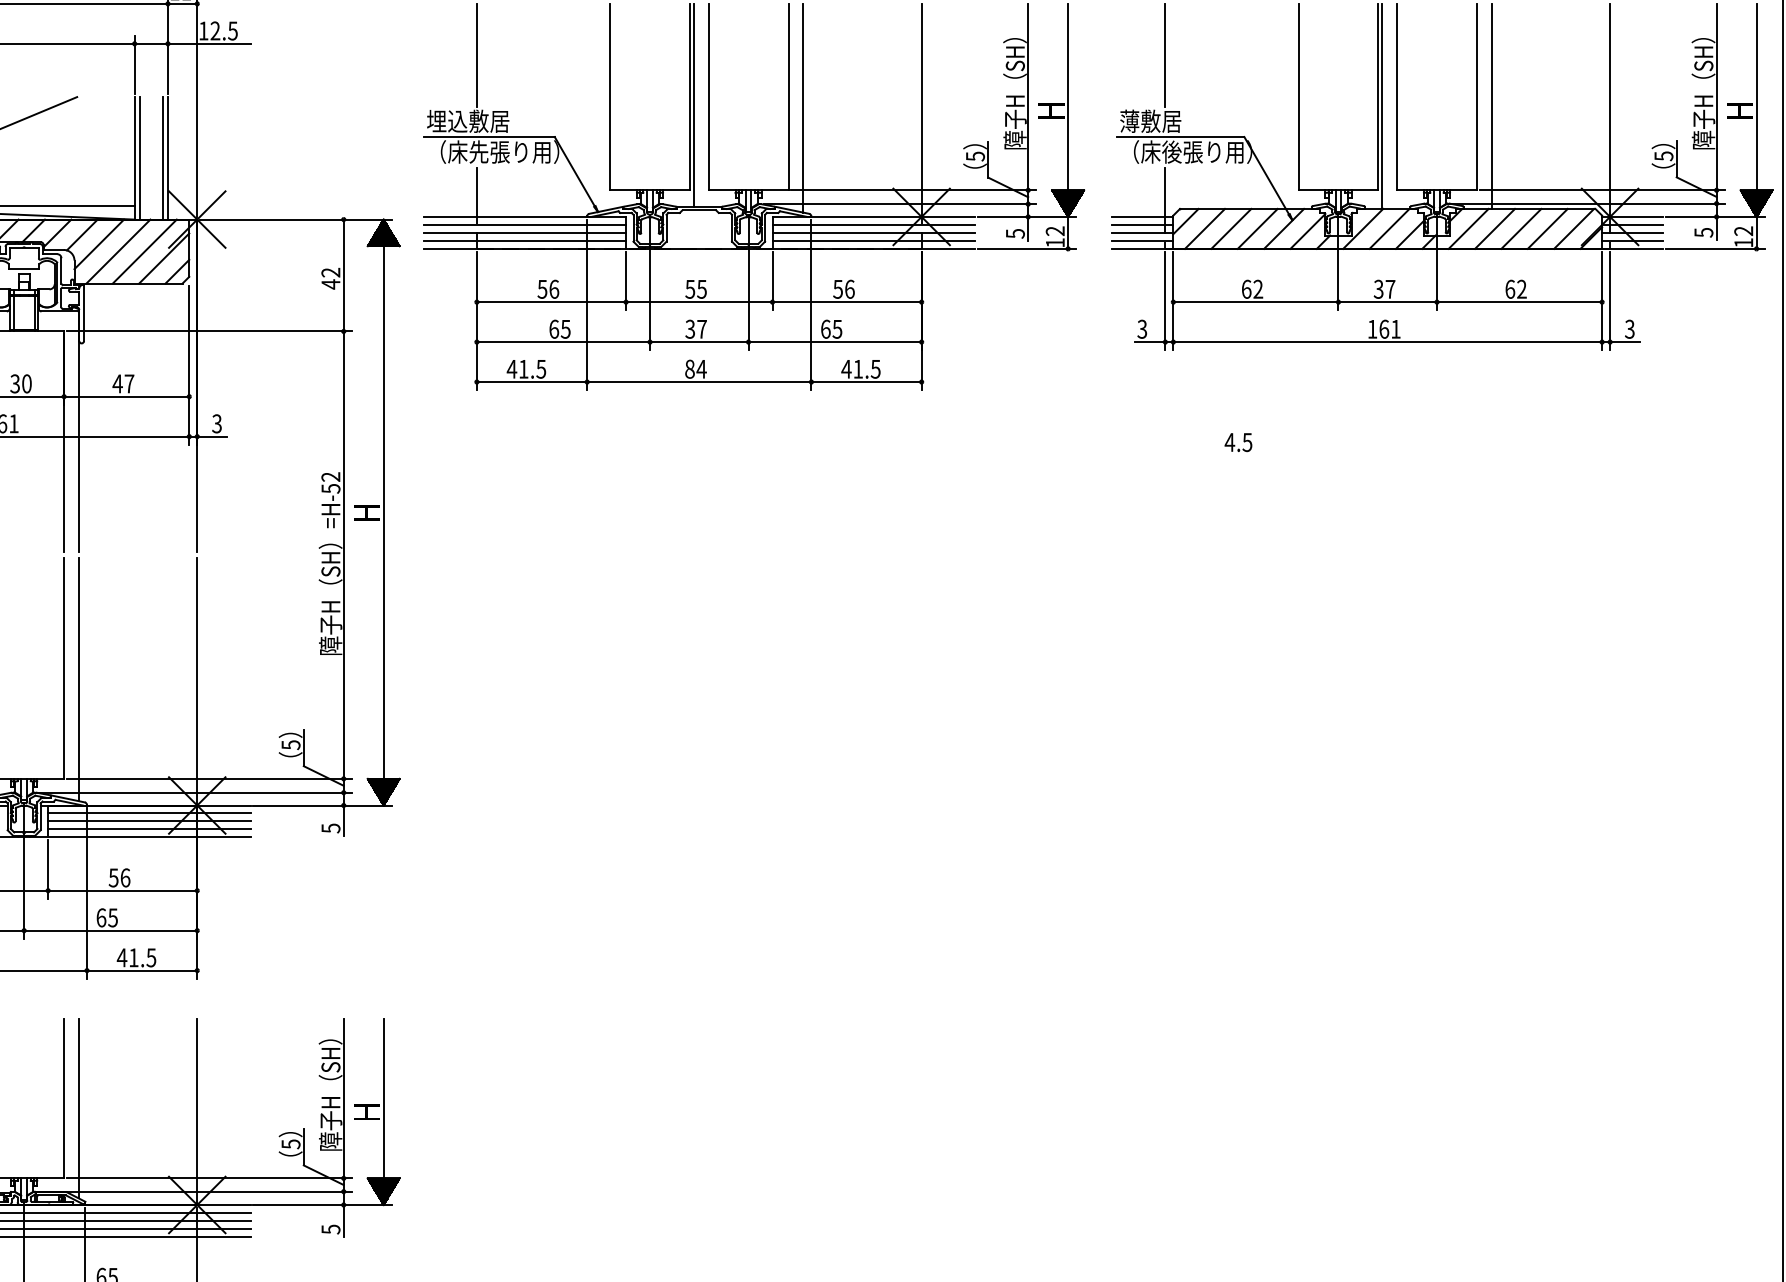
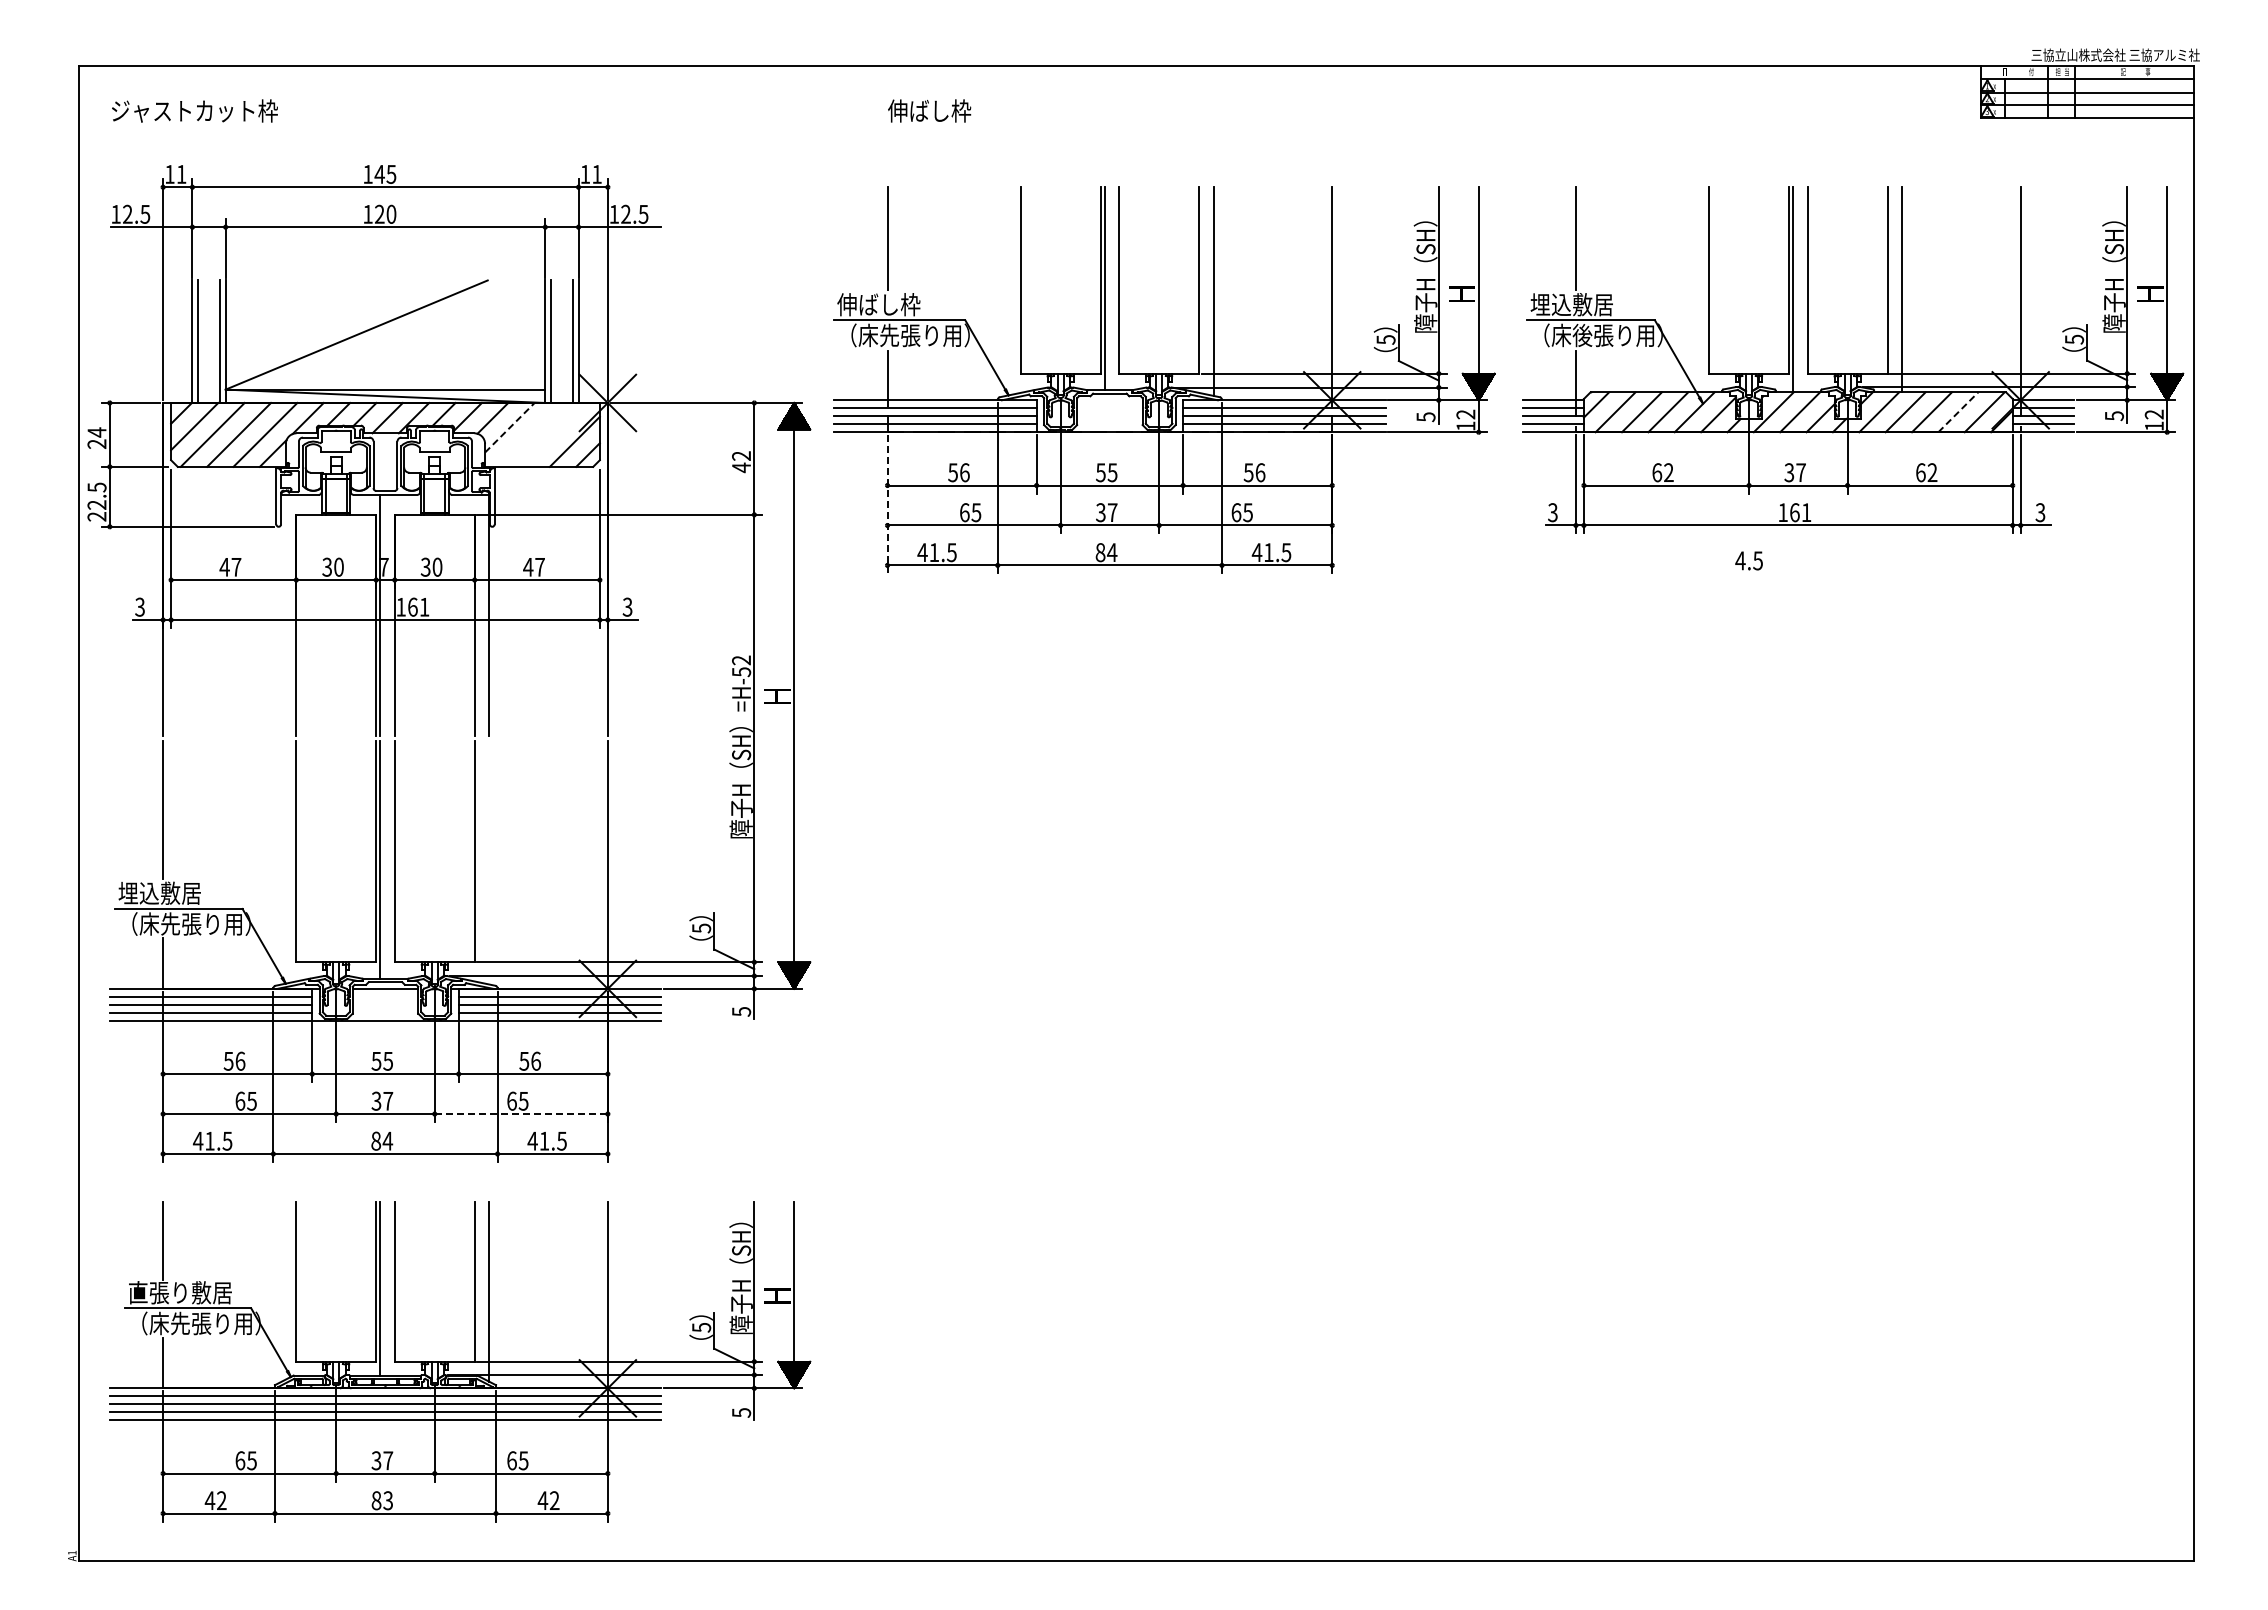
text: (467, 121) -> (878, 304), 埋込敷居 -> 伸ばし枠
text: (1160, 121) -> (1571, 304), 薄敷居 -> 埋込敷居
line: (1547, 228) -> (1958, 411), solid -> dashed
line: (99, 244) -> (510, 427), solid -> dashed
line: (118, 251) -> (529, 434), removed
line: (144, 251) -> (555, 434), removed
line: (476, 321) -> (887, 504), solid -> dashed
text: (1237, 442) -> (1748, 560), moved
line: (78, 679) -> (489, 862), removed
line: (110, 931) -> (521, 1114), solid -> dashed

